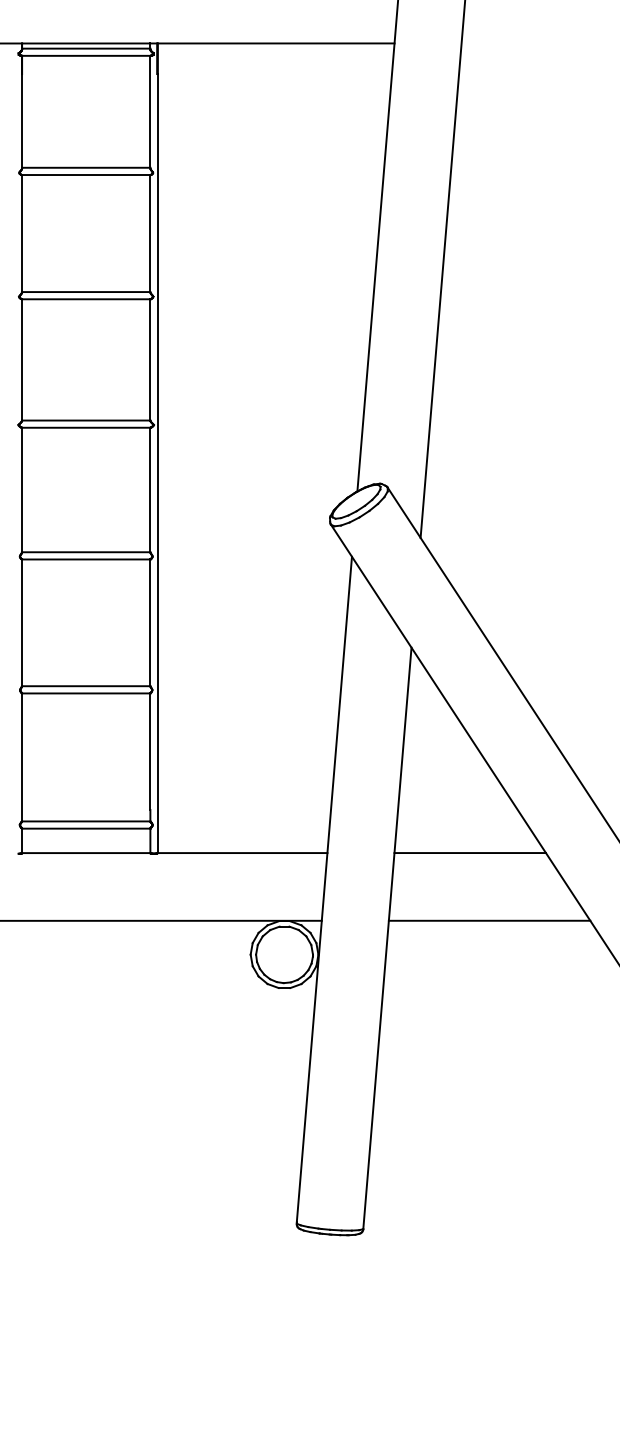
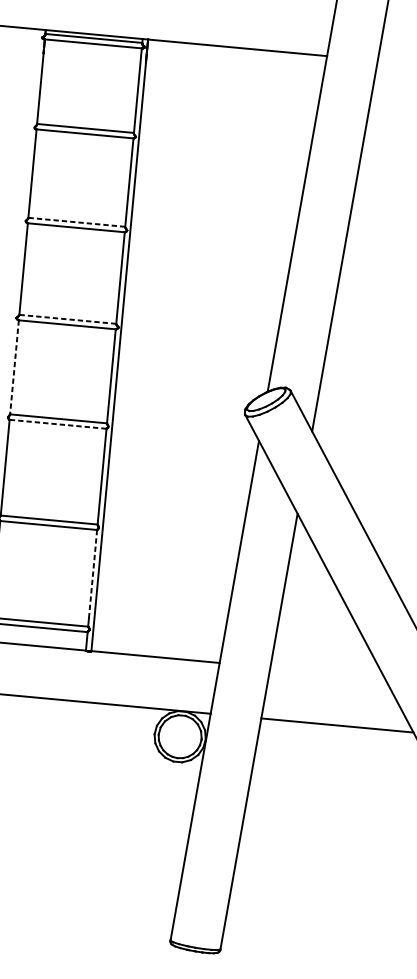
line: (85, 292) -> (76, 222), solid -> dashed
line: (85, 420) -> (67, 319), solid -> dashed
line: (22, 490) -> (14, 367), solid -> dashed
line: (85, 559) -> (57, 424), solid -> dashed
line: (150, 752) -> (93, 574), solid -> dashed
line: (469, 853) -> (326, 673), removed

